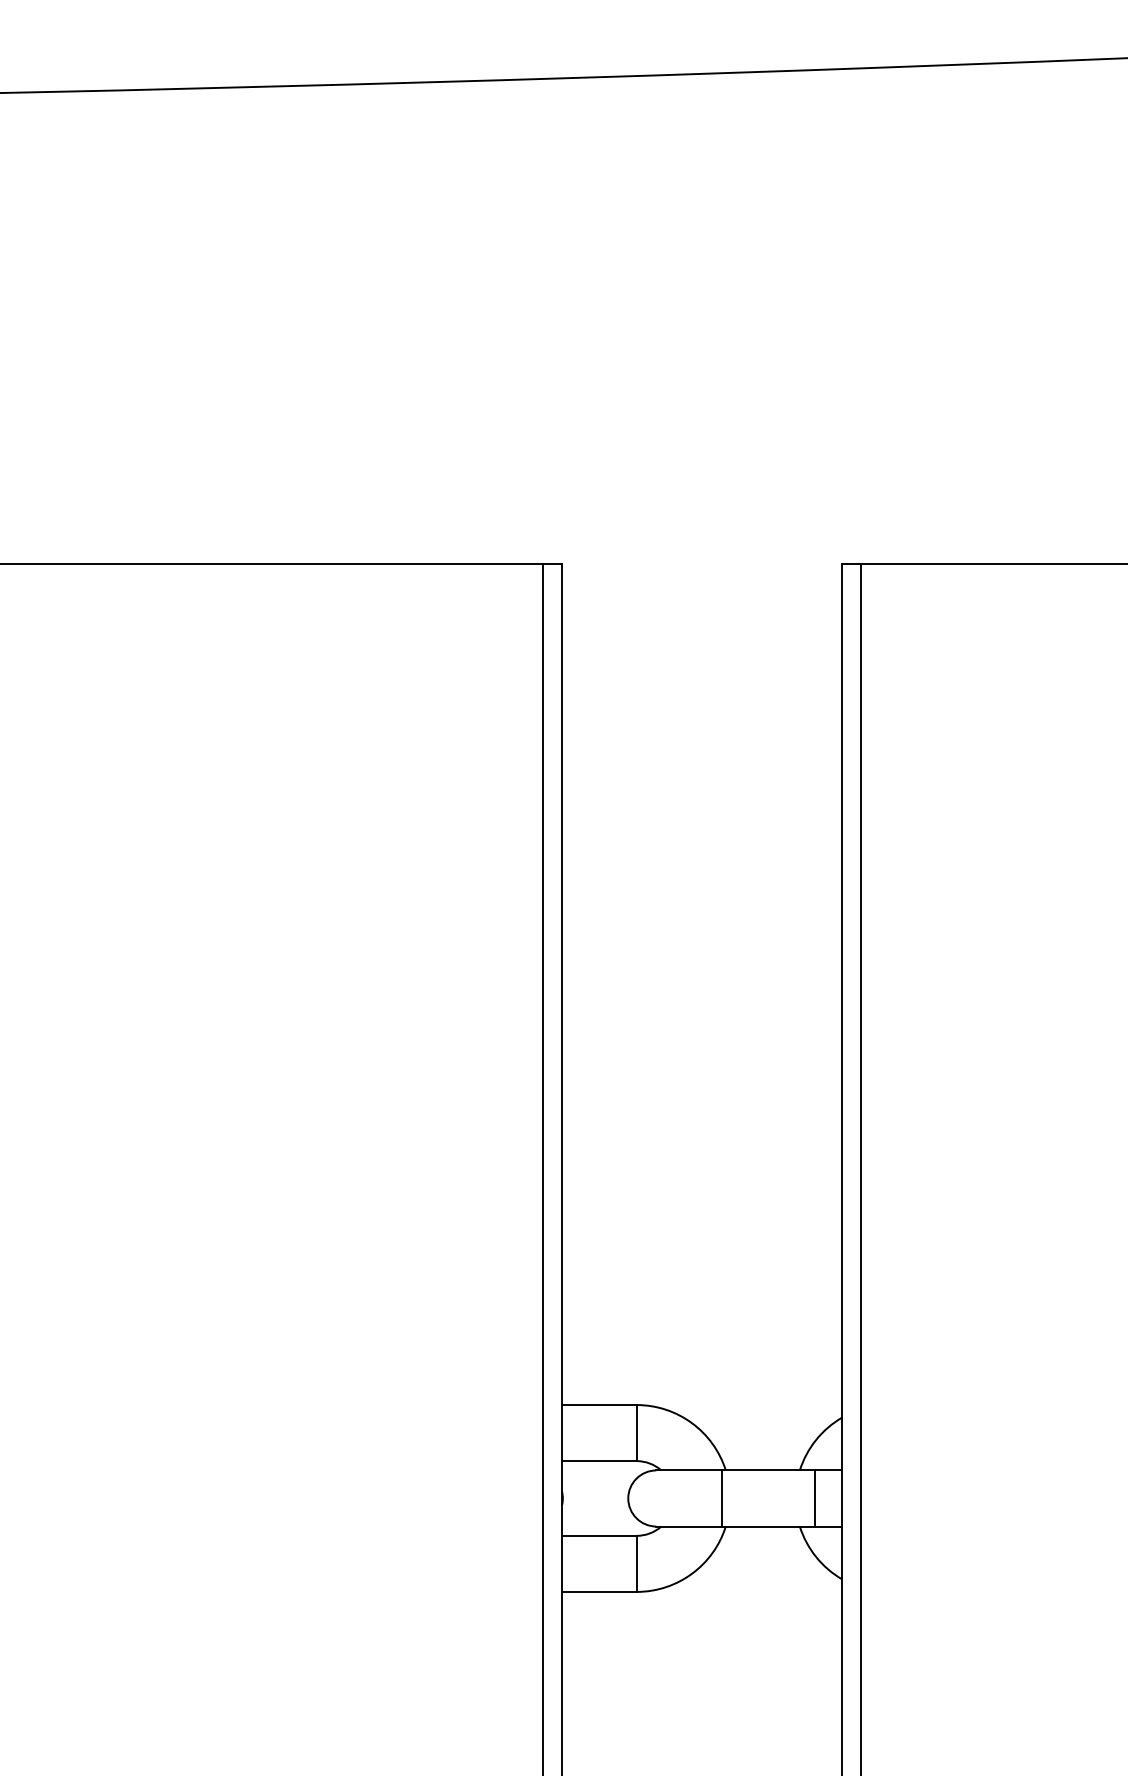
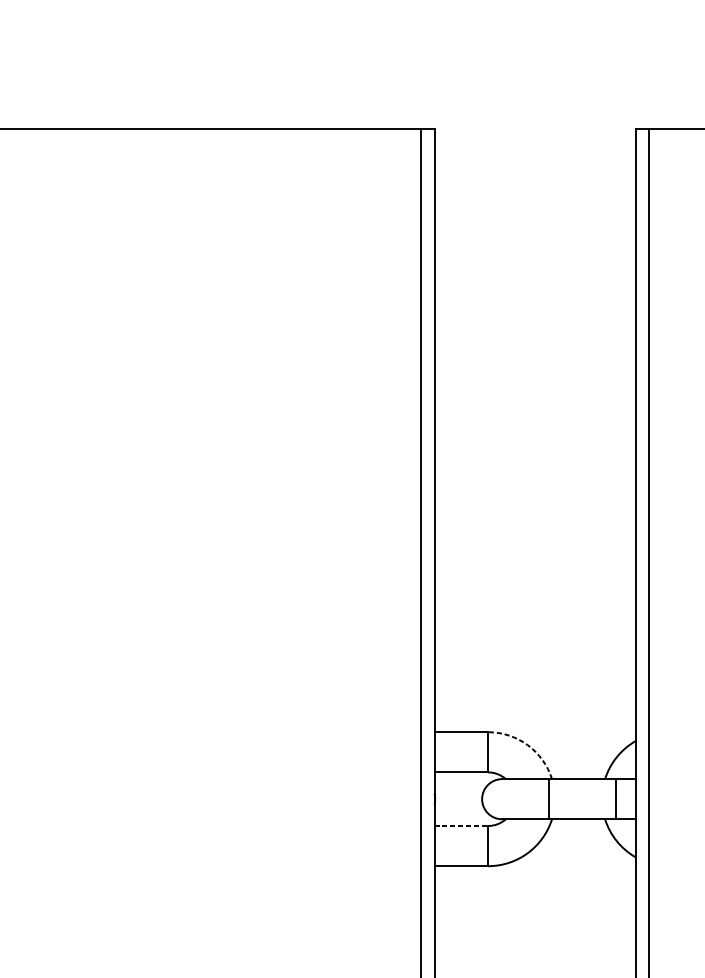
arc: (691, 1423) -> (527, 745), solid -> dashed
line: (599, 1535) -> (461, 825), solid -> dashed

